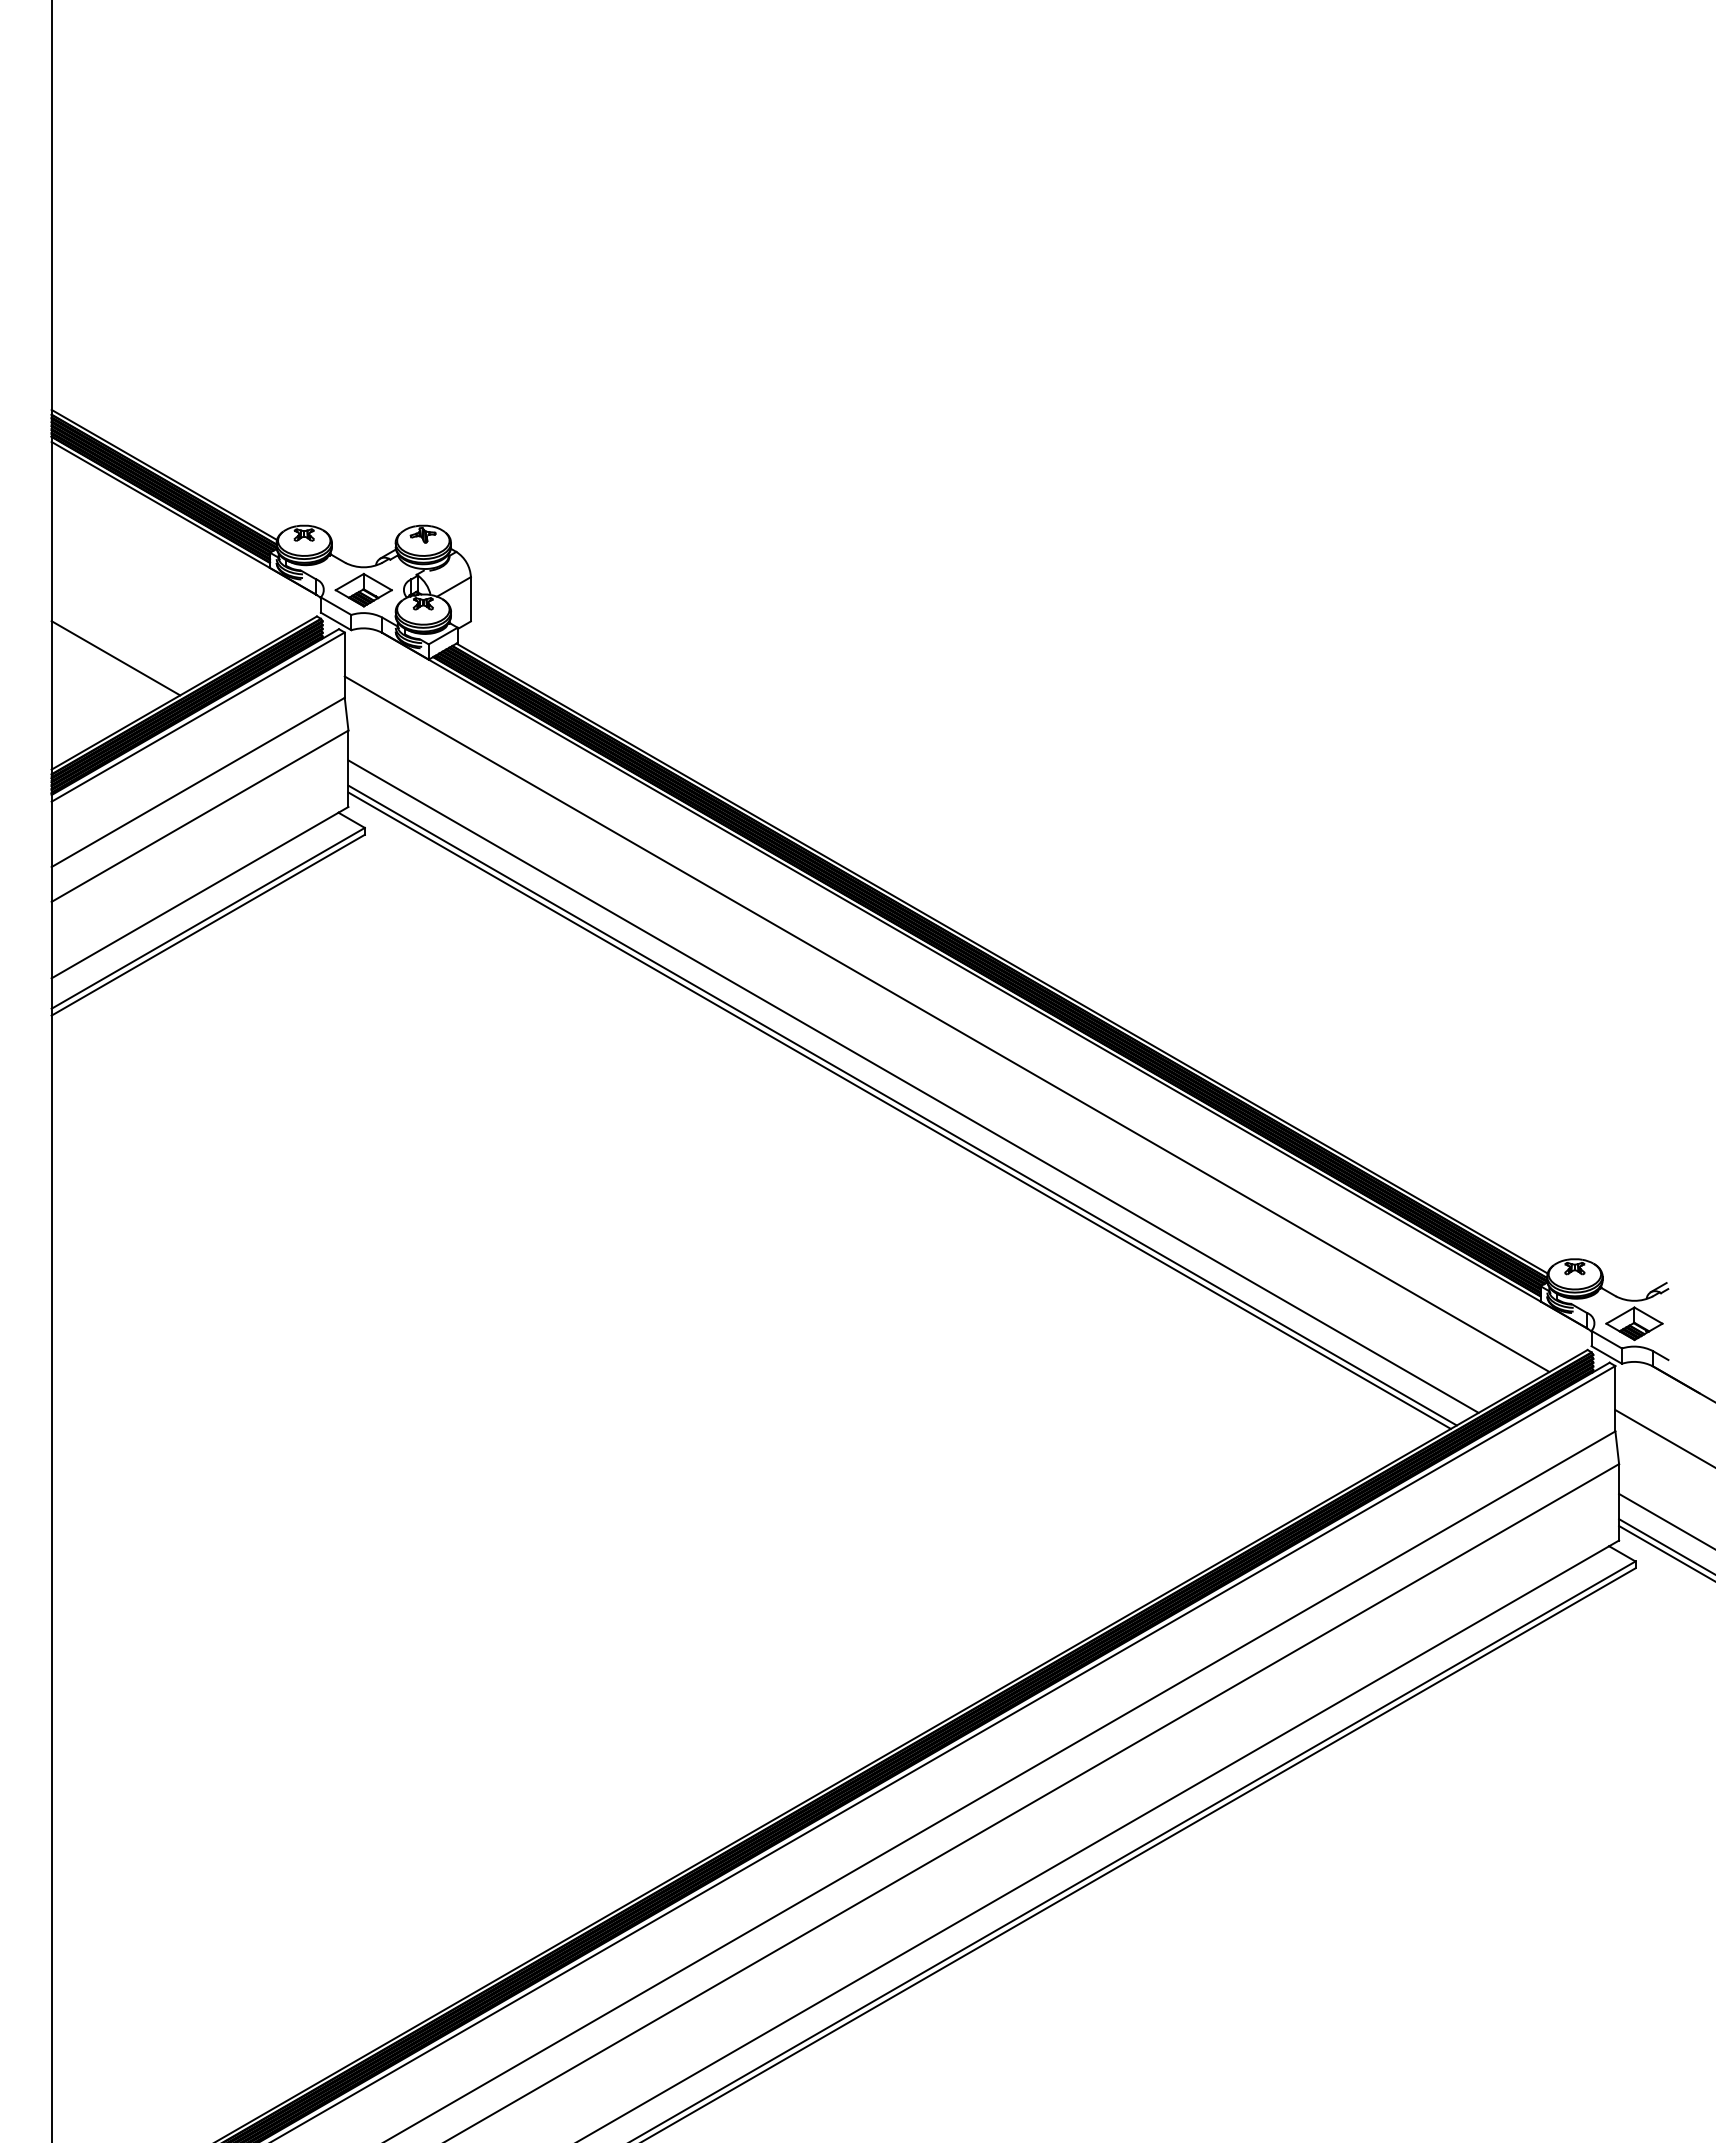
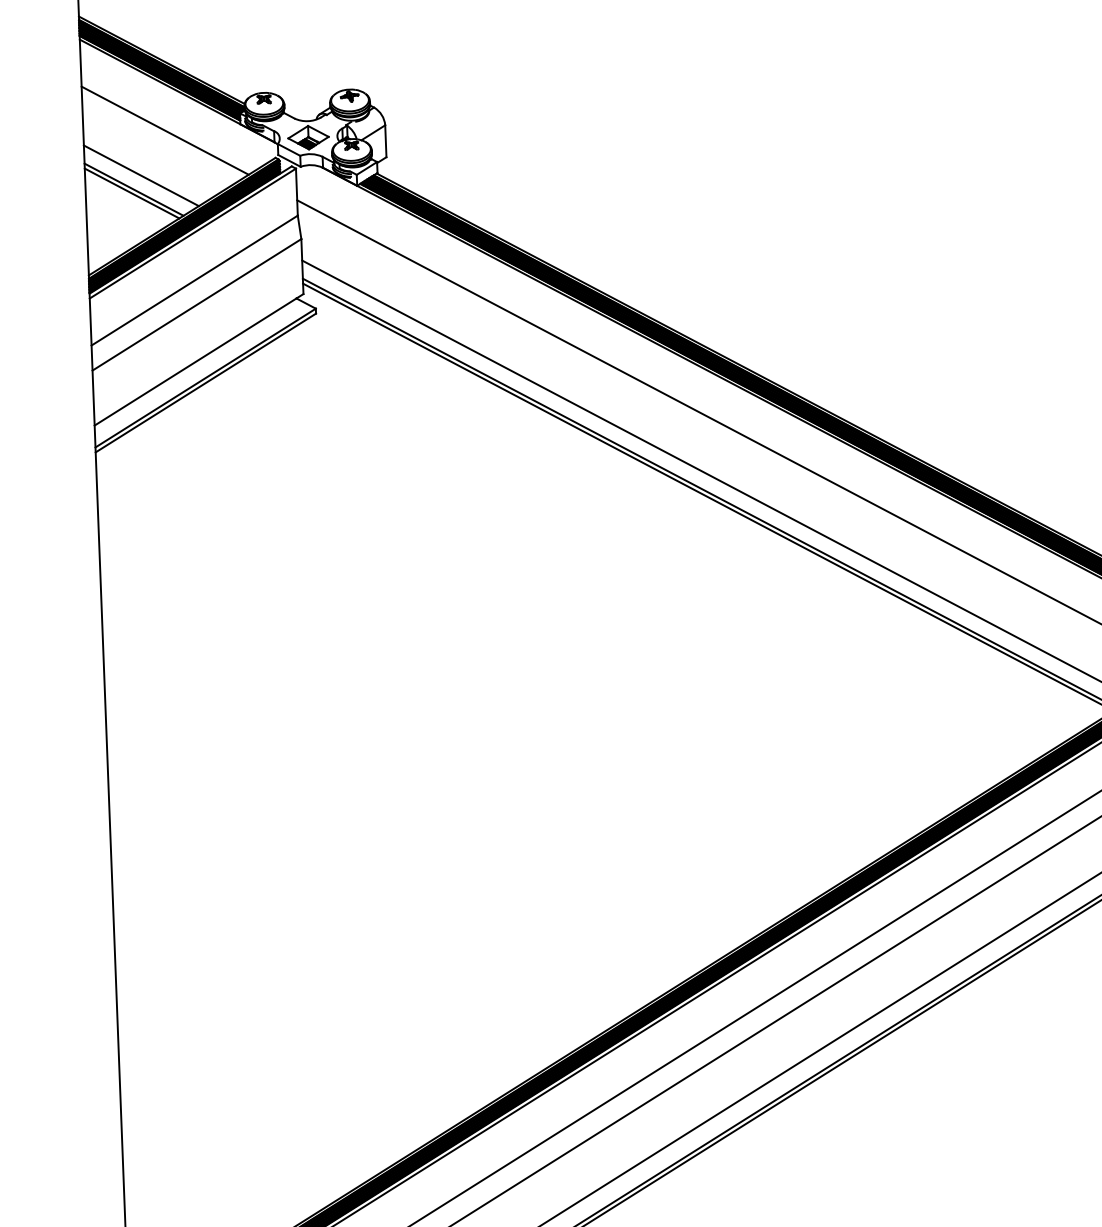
line: (164, 572) -> (164, 130), added
line: (129, 634) -> (141, 176), added
line: (118, 652) -> (133, 189), added

